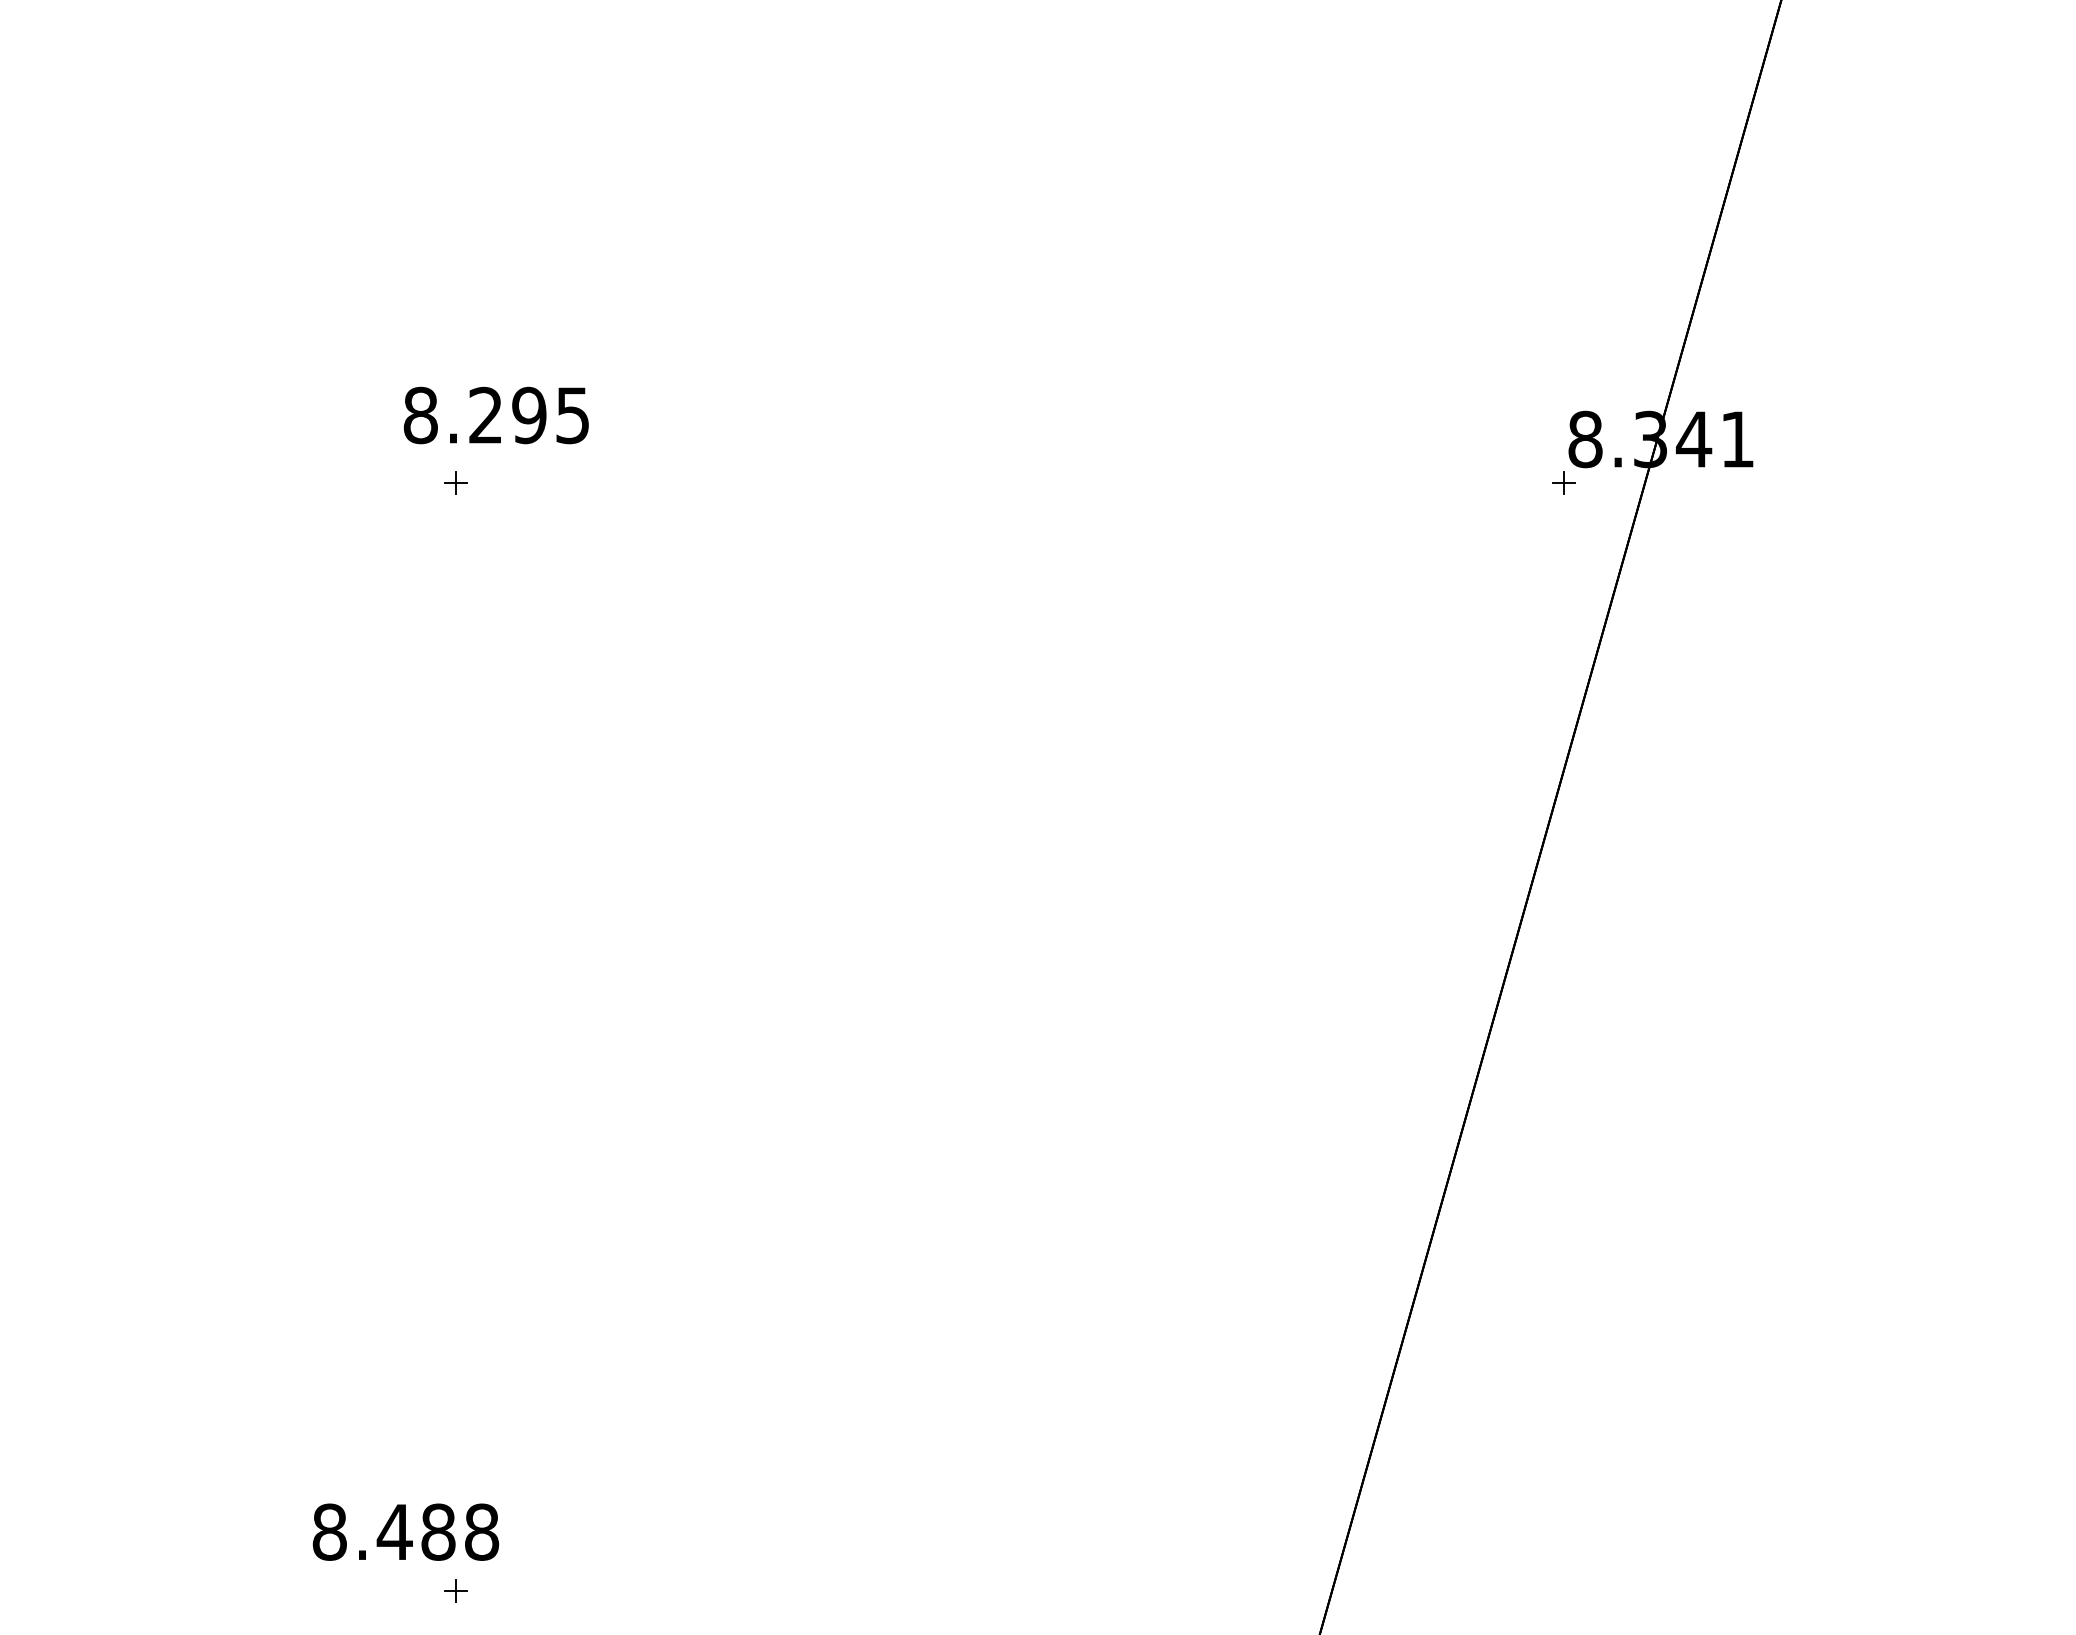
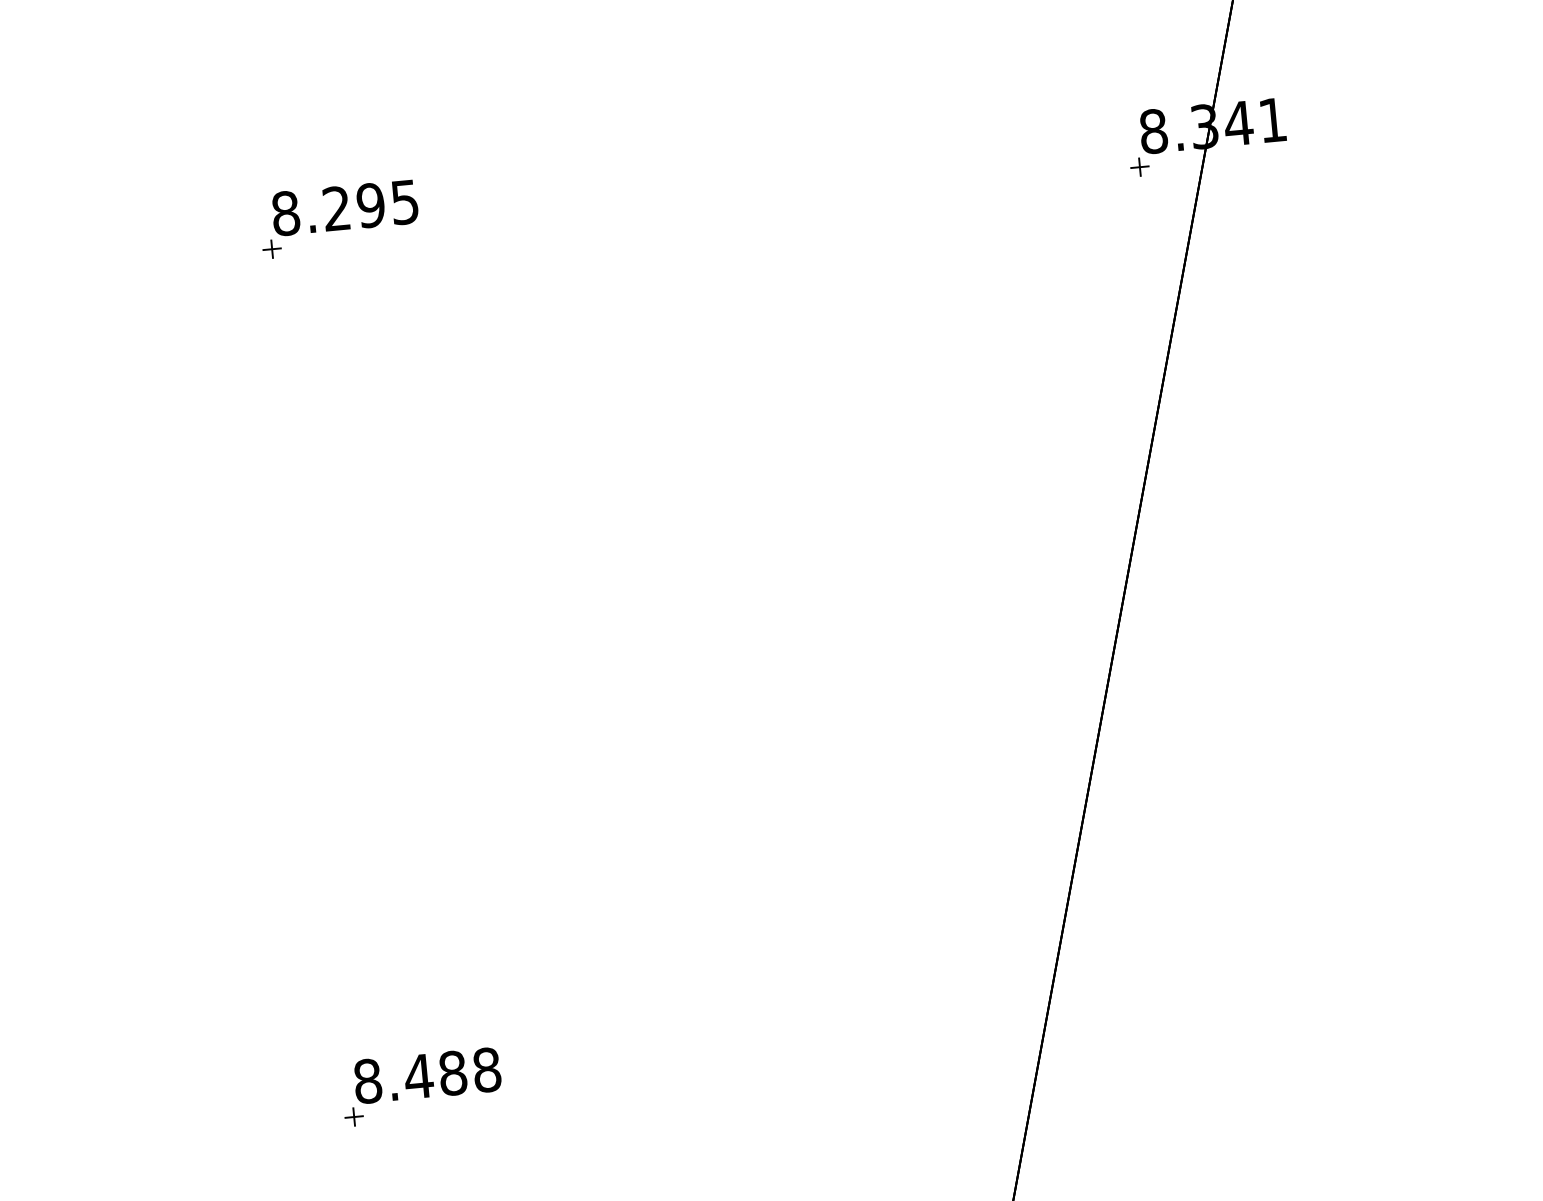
text: (495, 415) -> (344, 208), moved
text: (405, 1531) -> (427, 1075), moved

